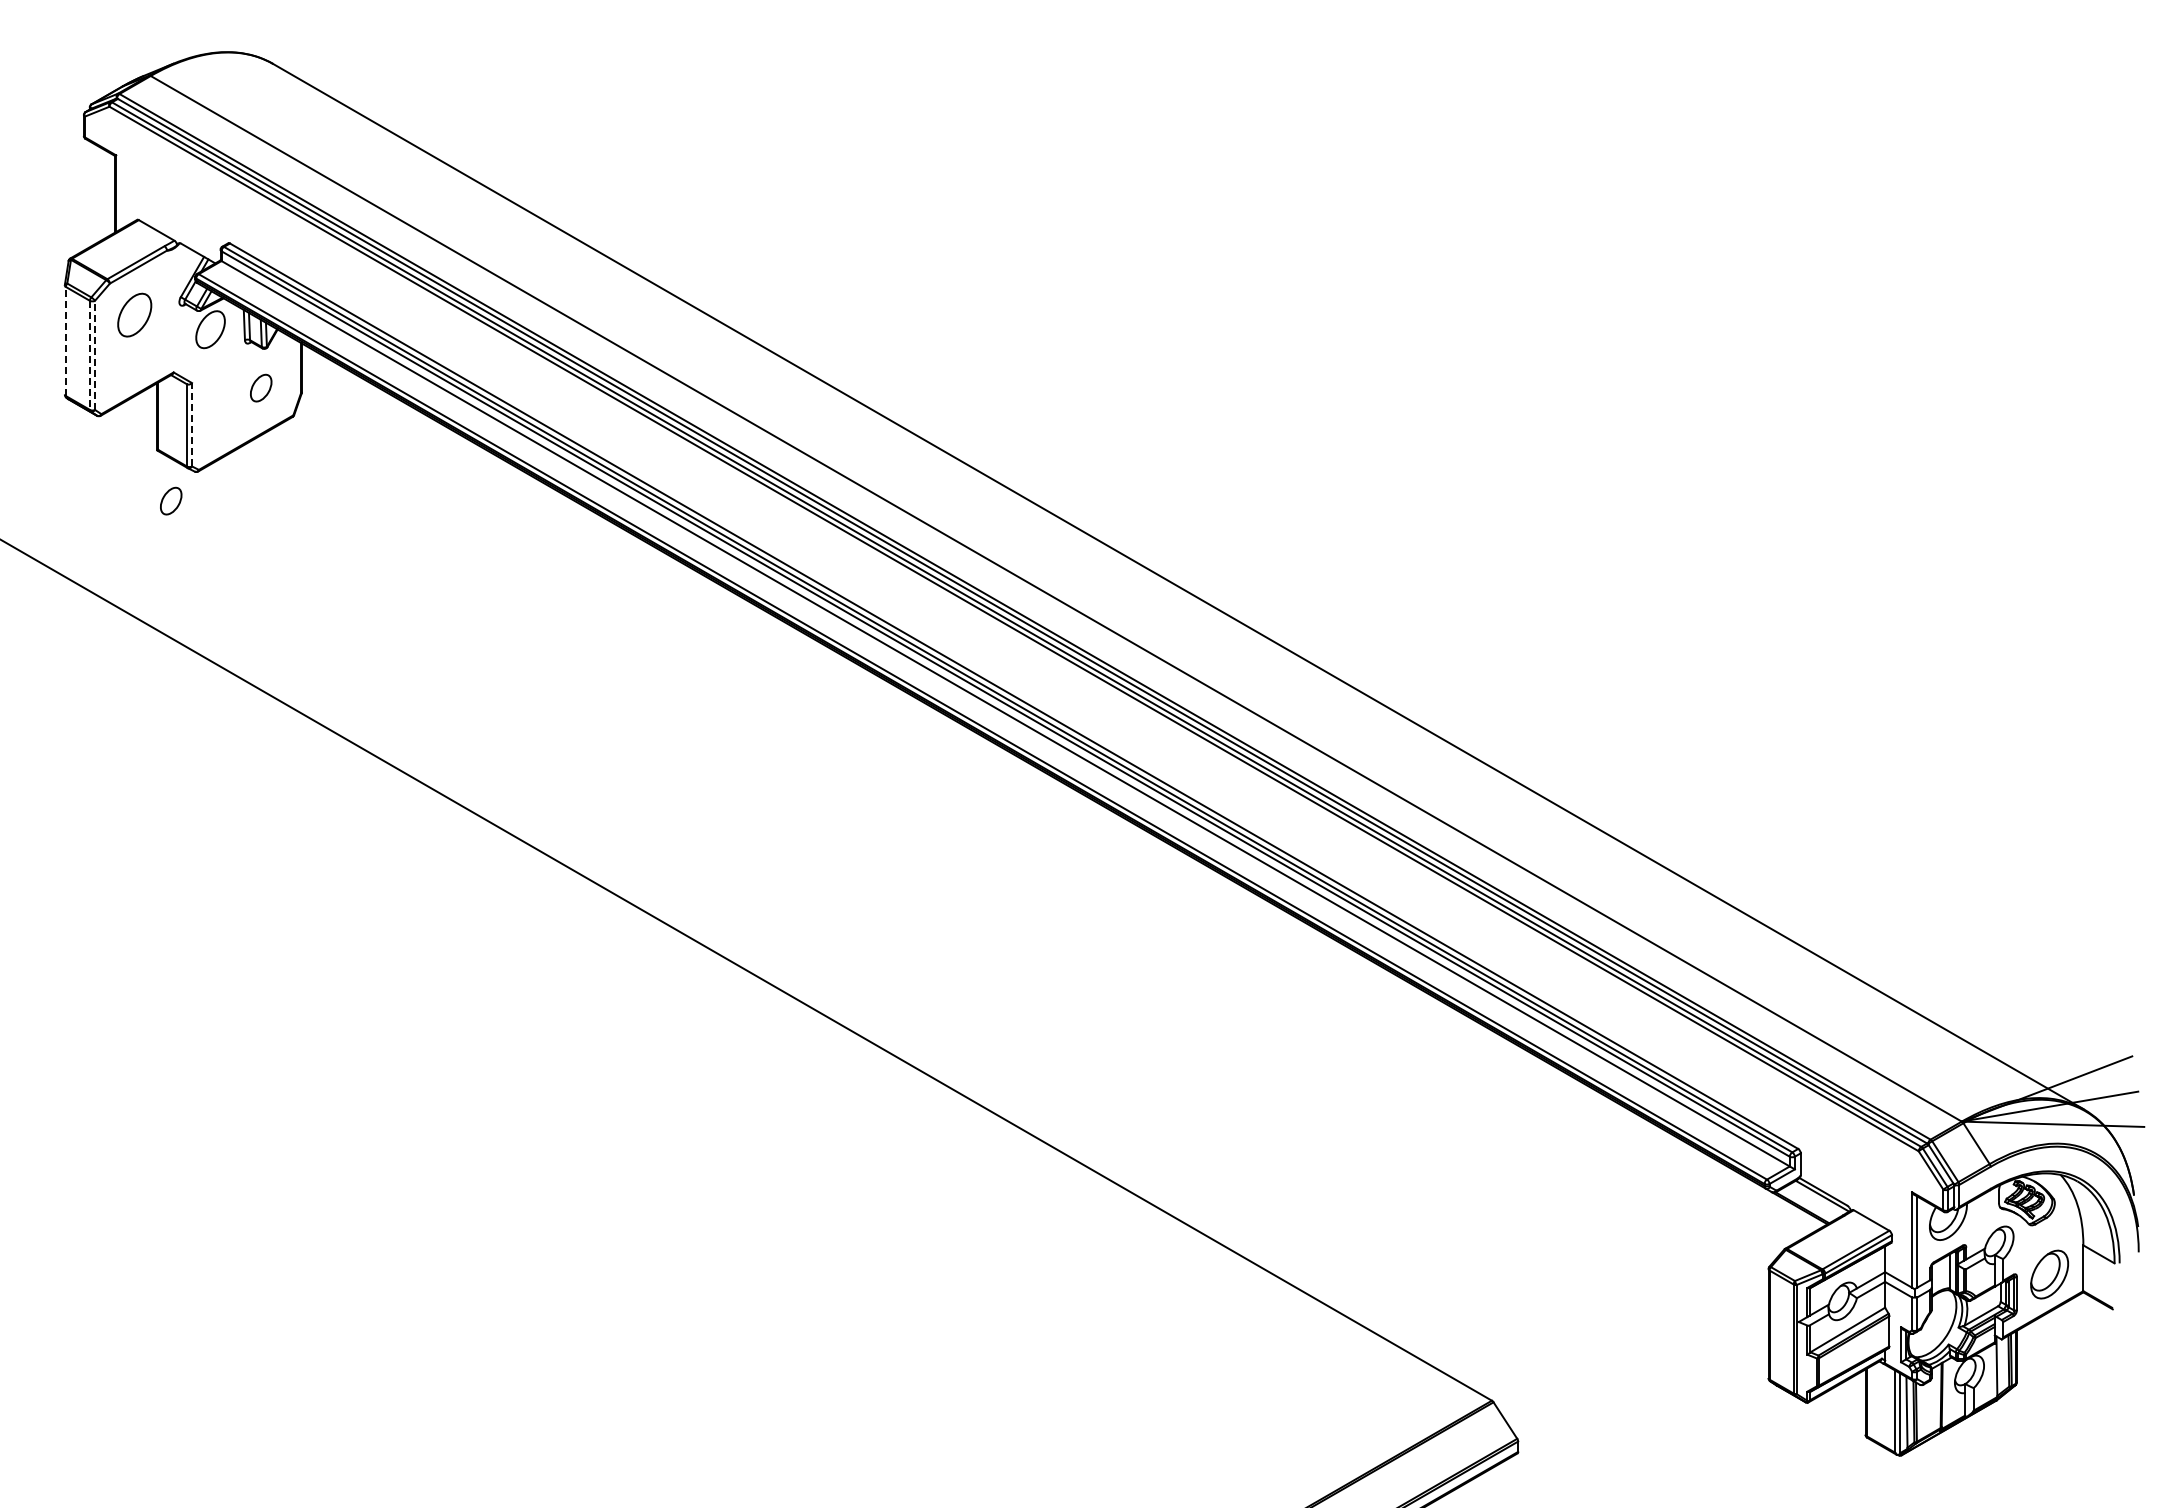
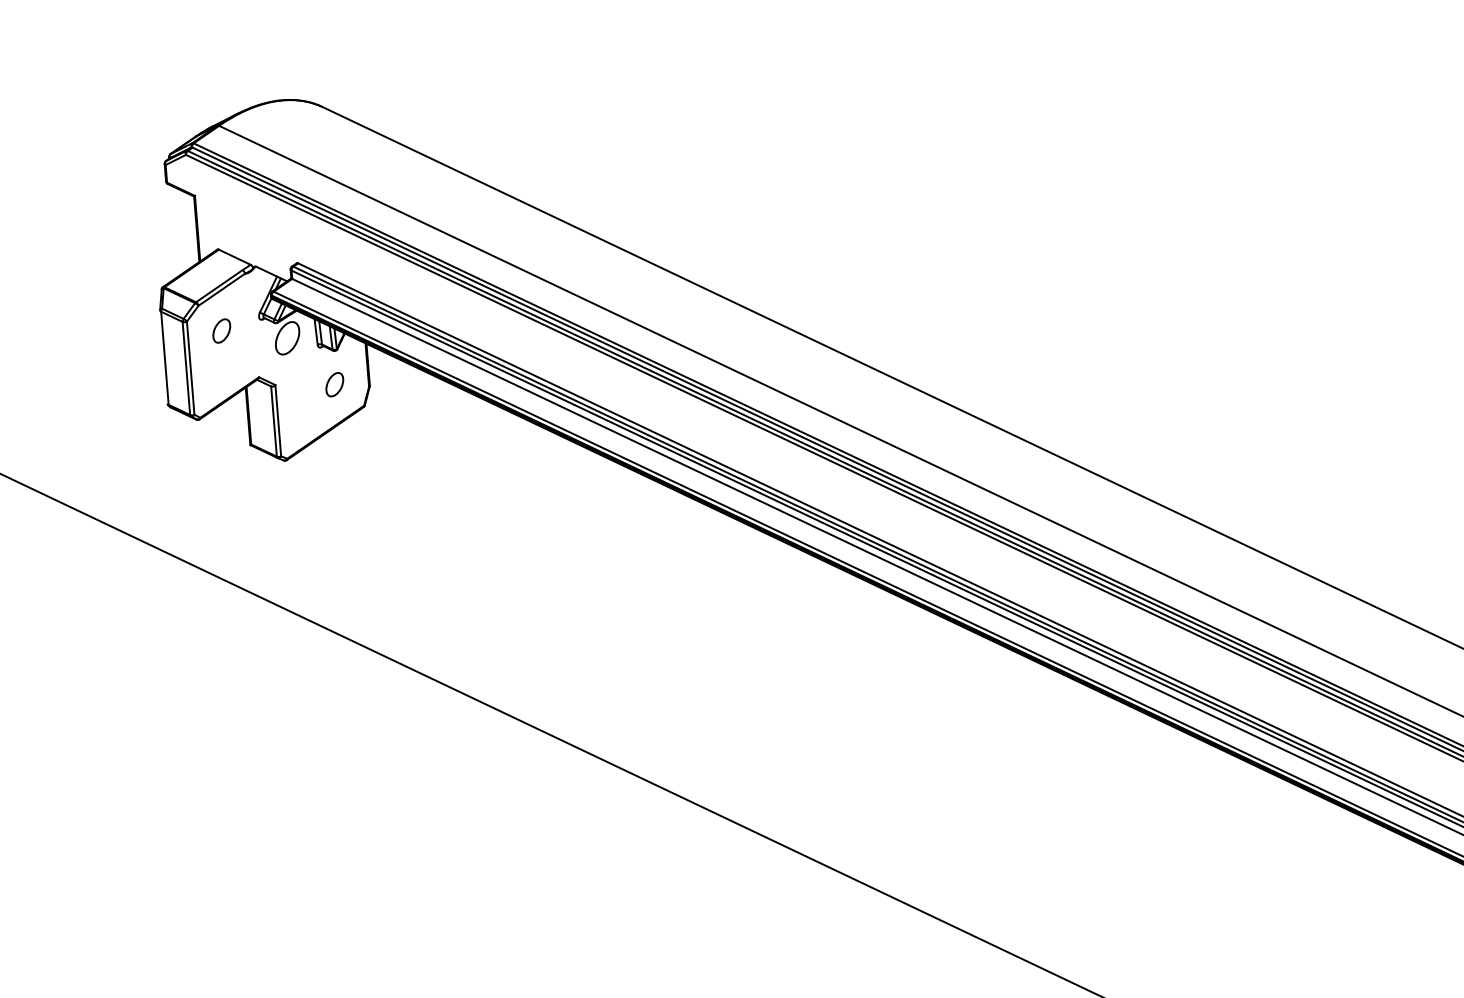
part: (134, 314) -> (221, 330), size x0.62
line: (65, 341) -> (164, 358), dashed -> solid
line: (89, 355) -> (186, 368), dashed -> solid
line: (95, 355) -> (191, 368), dashed -> solid
line: (192, 424) -> (278, 420), dashed -> solid
part: (171, 500) -> (265, 486), removed

